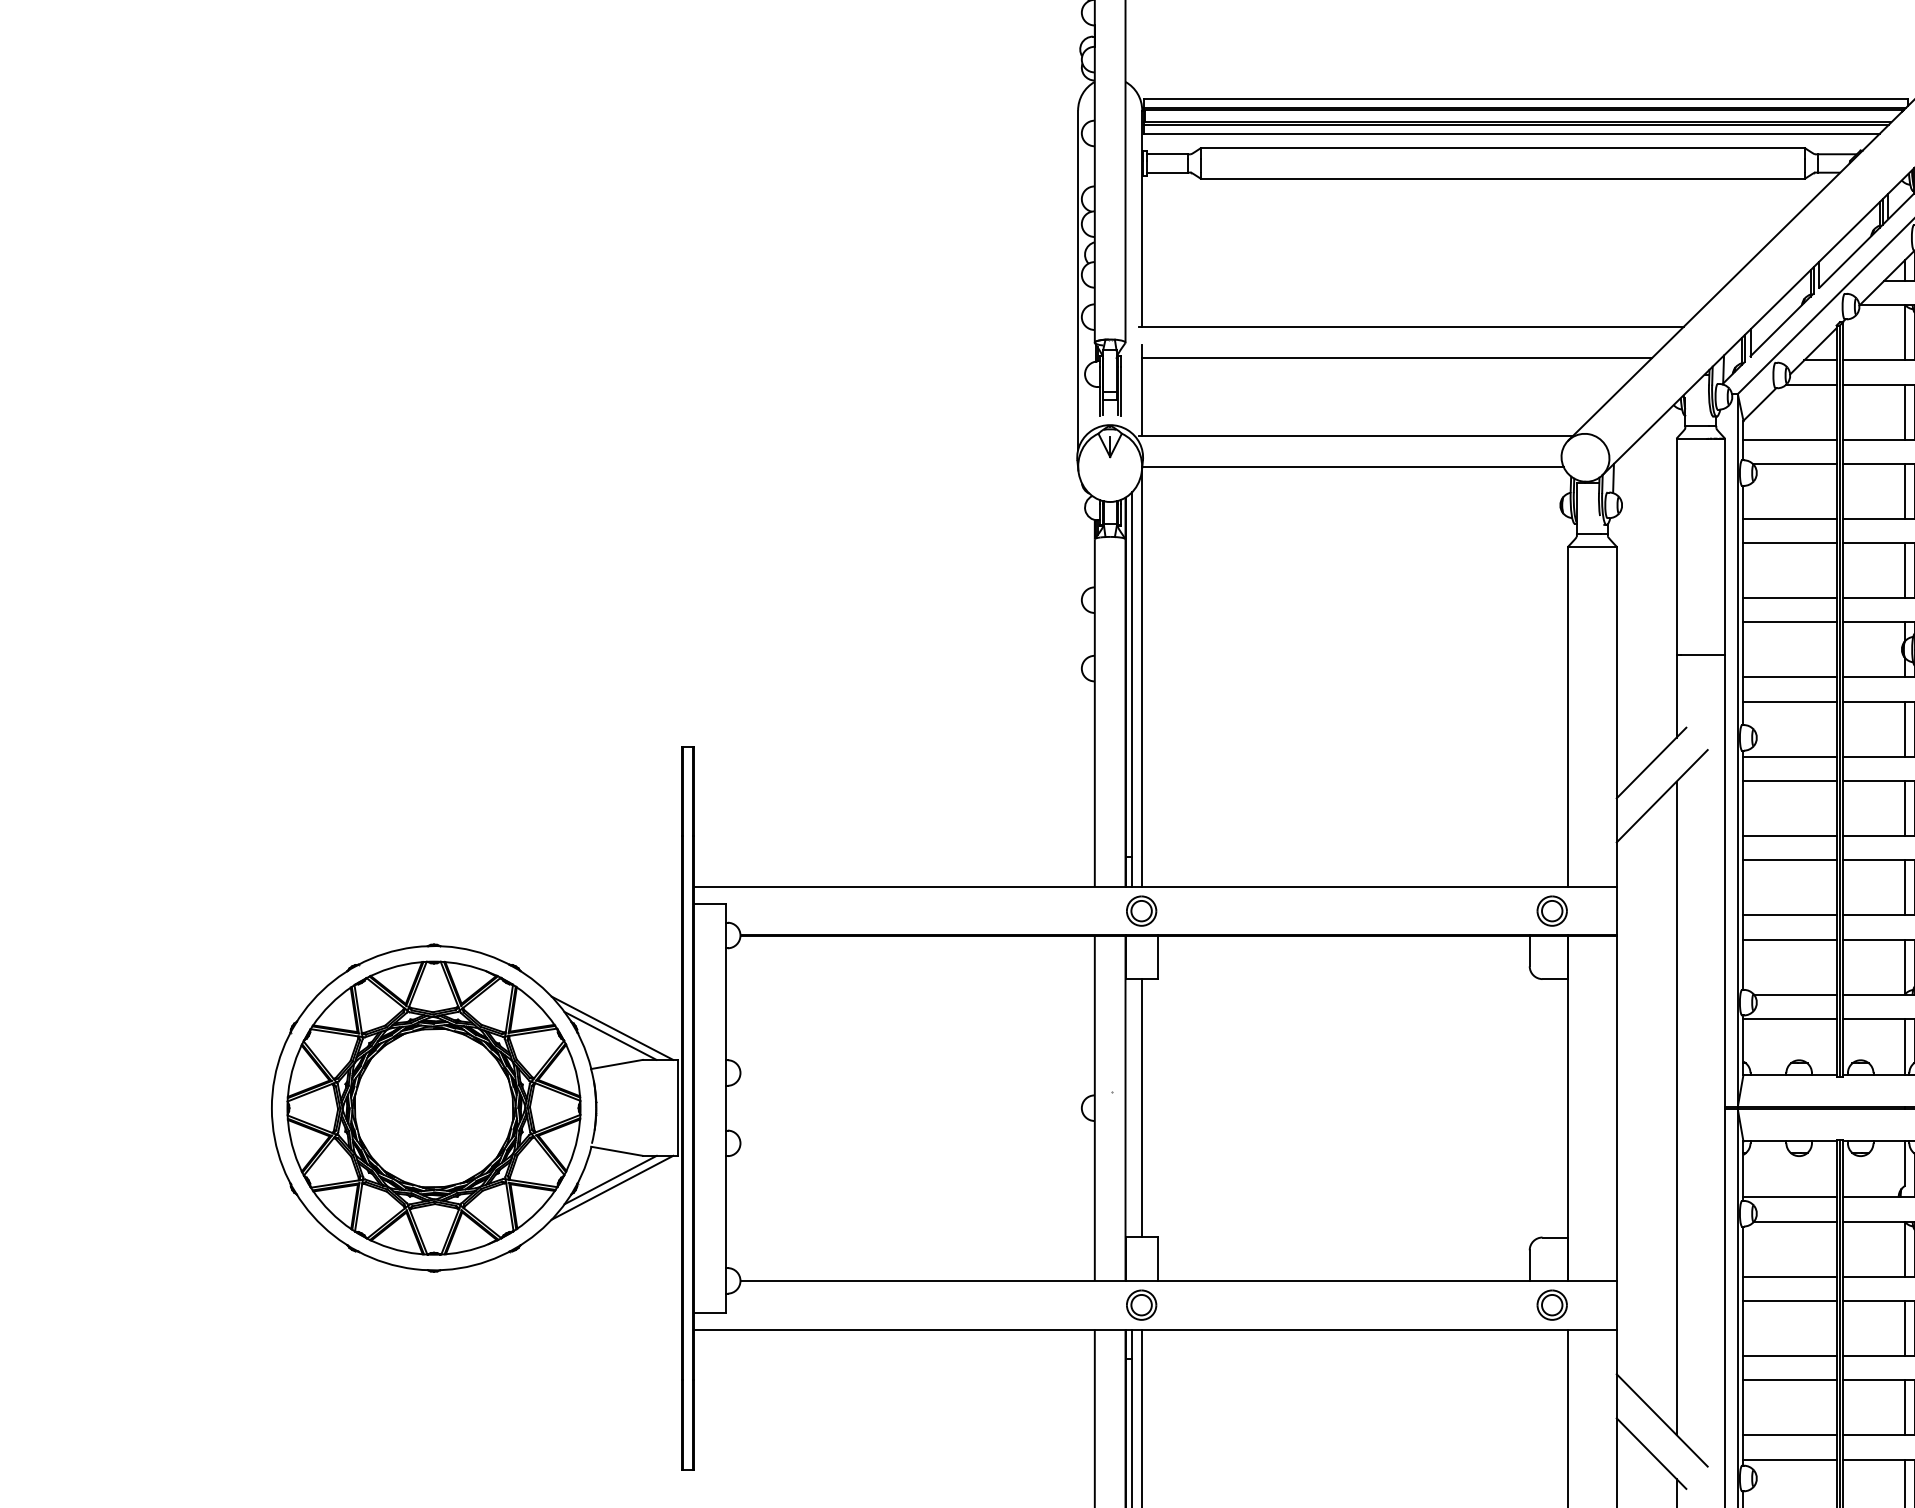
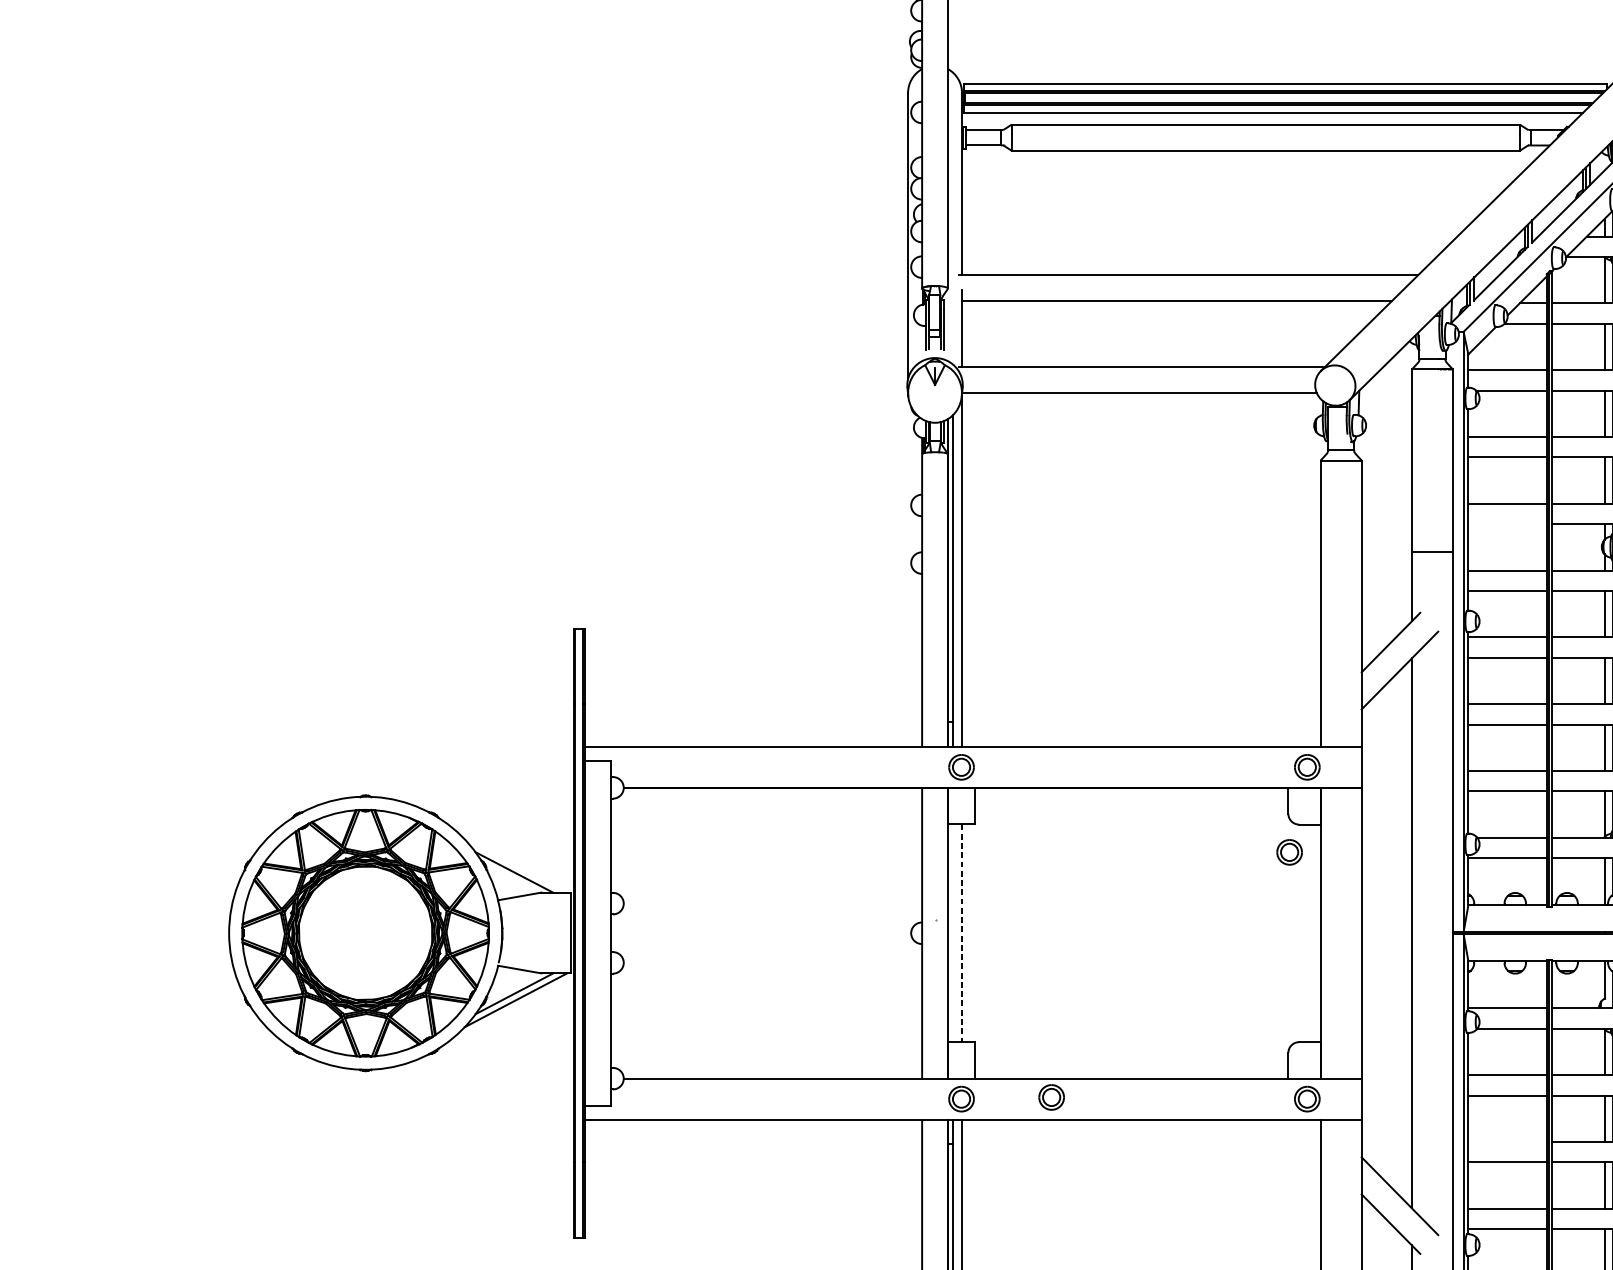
line: (1789, 622) -> (1507, 524), removed
part: (1530, 1011) -> (1289, 851), added
line: (612, 1027) -> (515, 865), removed
line: (1142, 1108) -> (962, 933), solid -> dashed
part: (1248, 1302) -> (1051, 1096), added
line: (1789, 1356) -> (1507, 1142), removed

